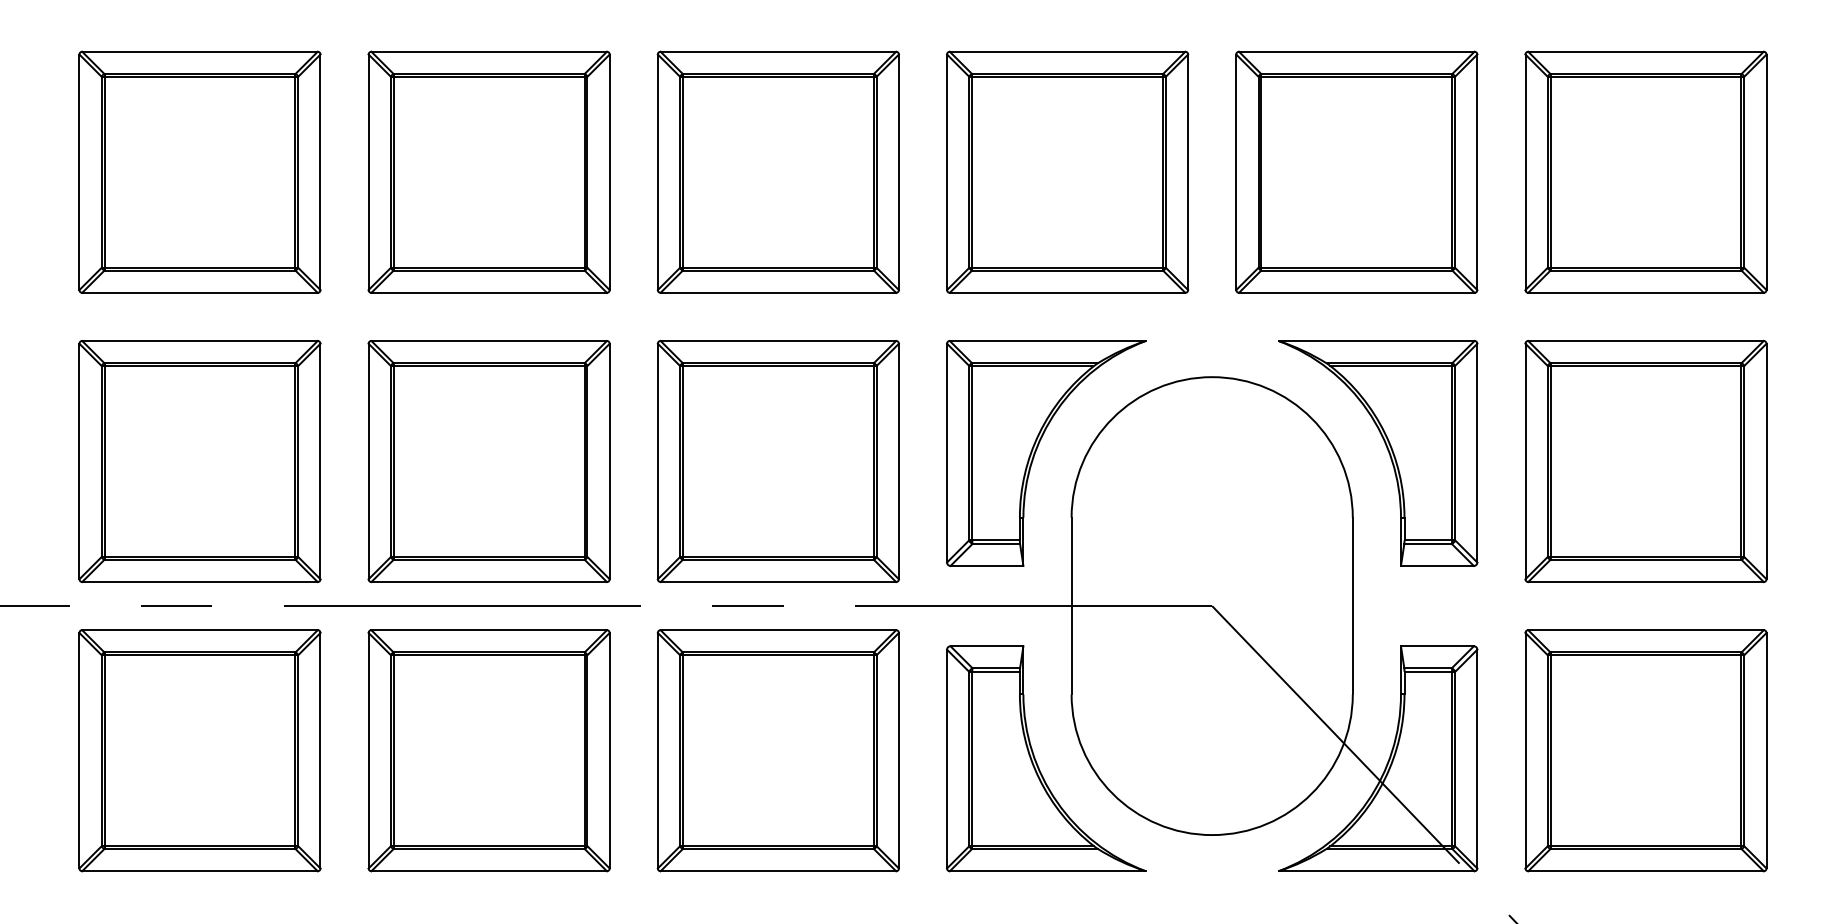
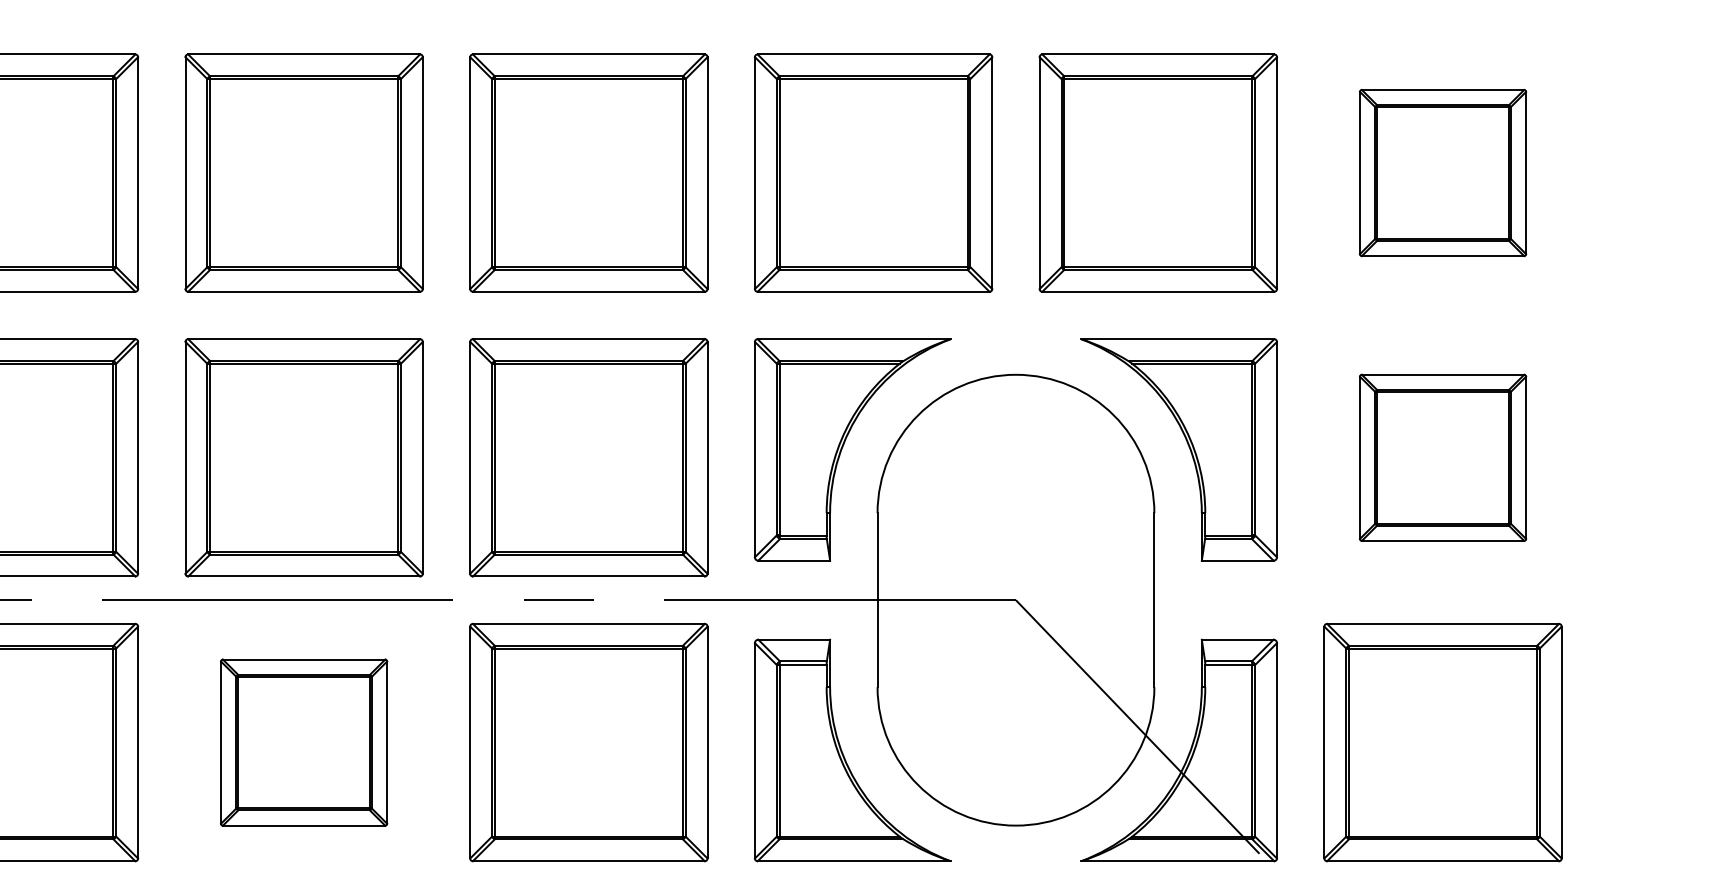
part: (1645, 171) -> (1442, 172), size x0.7
part: (1645, 461) -> (1442, 457), size x0.7
part: (488, 750) -> (303, 742), size x0.7

